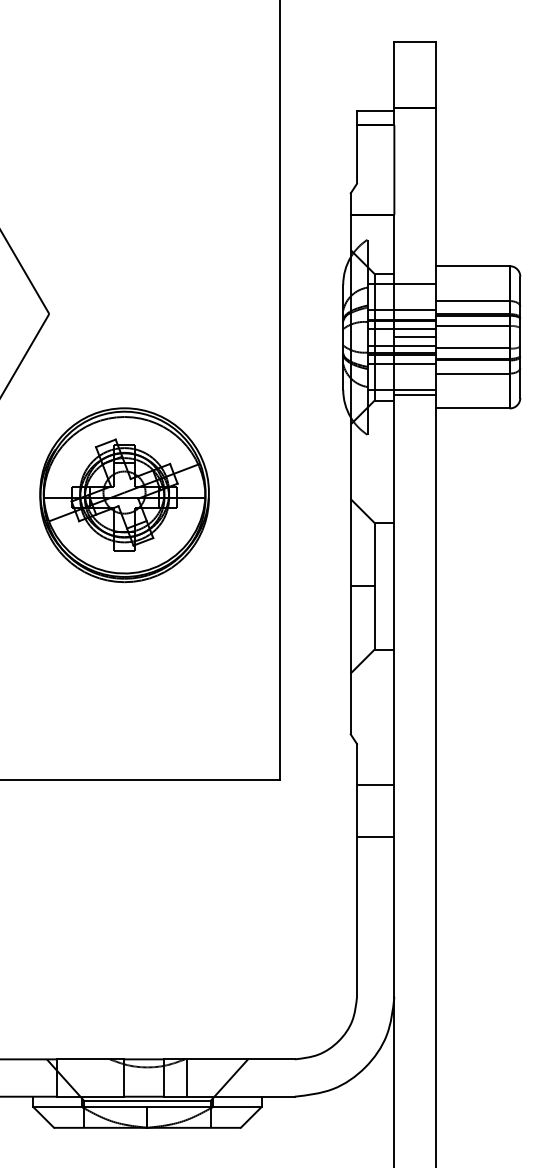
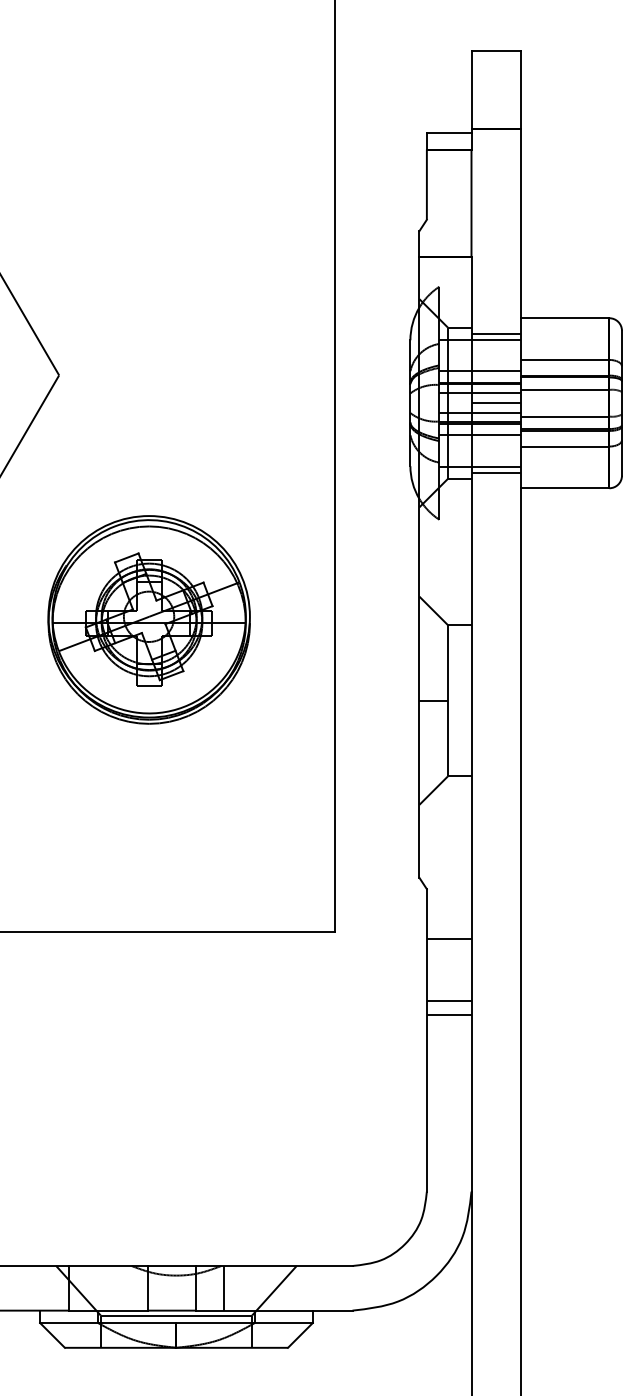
line: (415, 278) -> (496, 333), added
part: (124, 494) -> (148, 619), moved
line: (375, 848) -> (448, 1014), added

